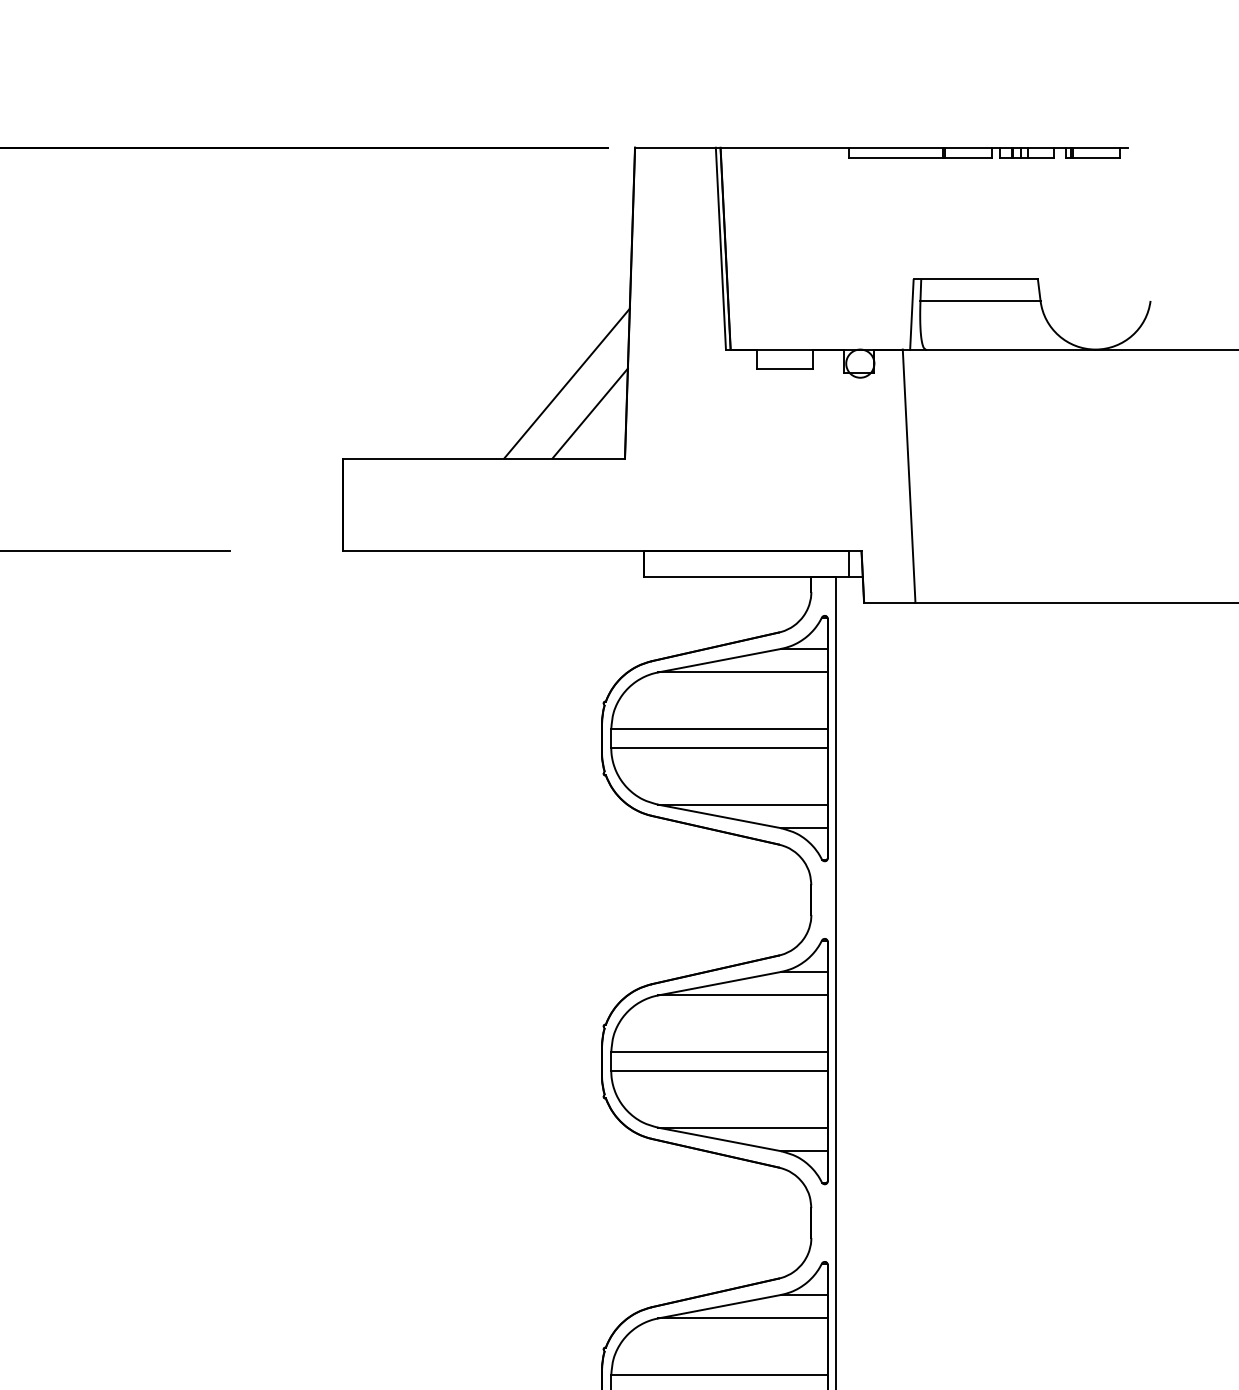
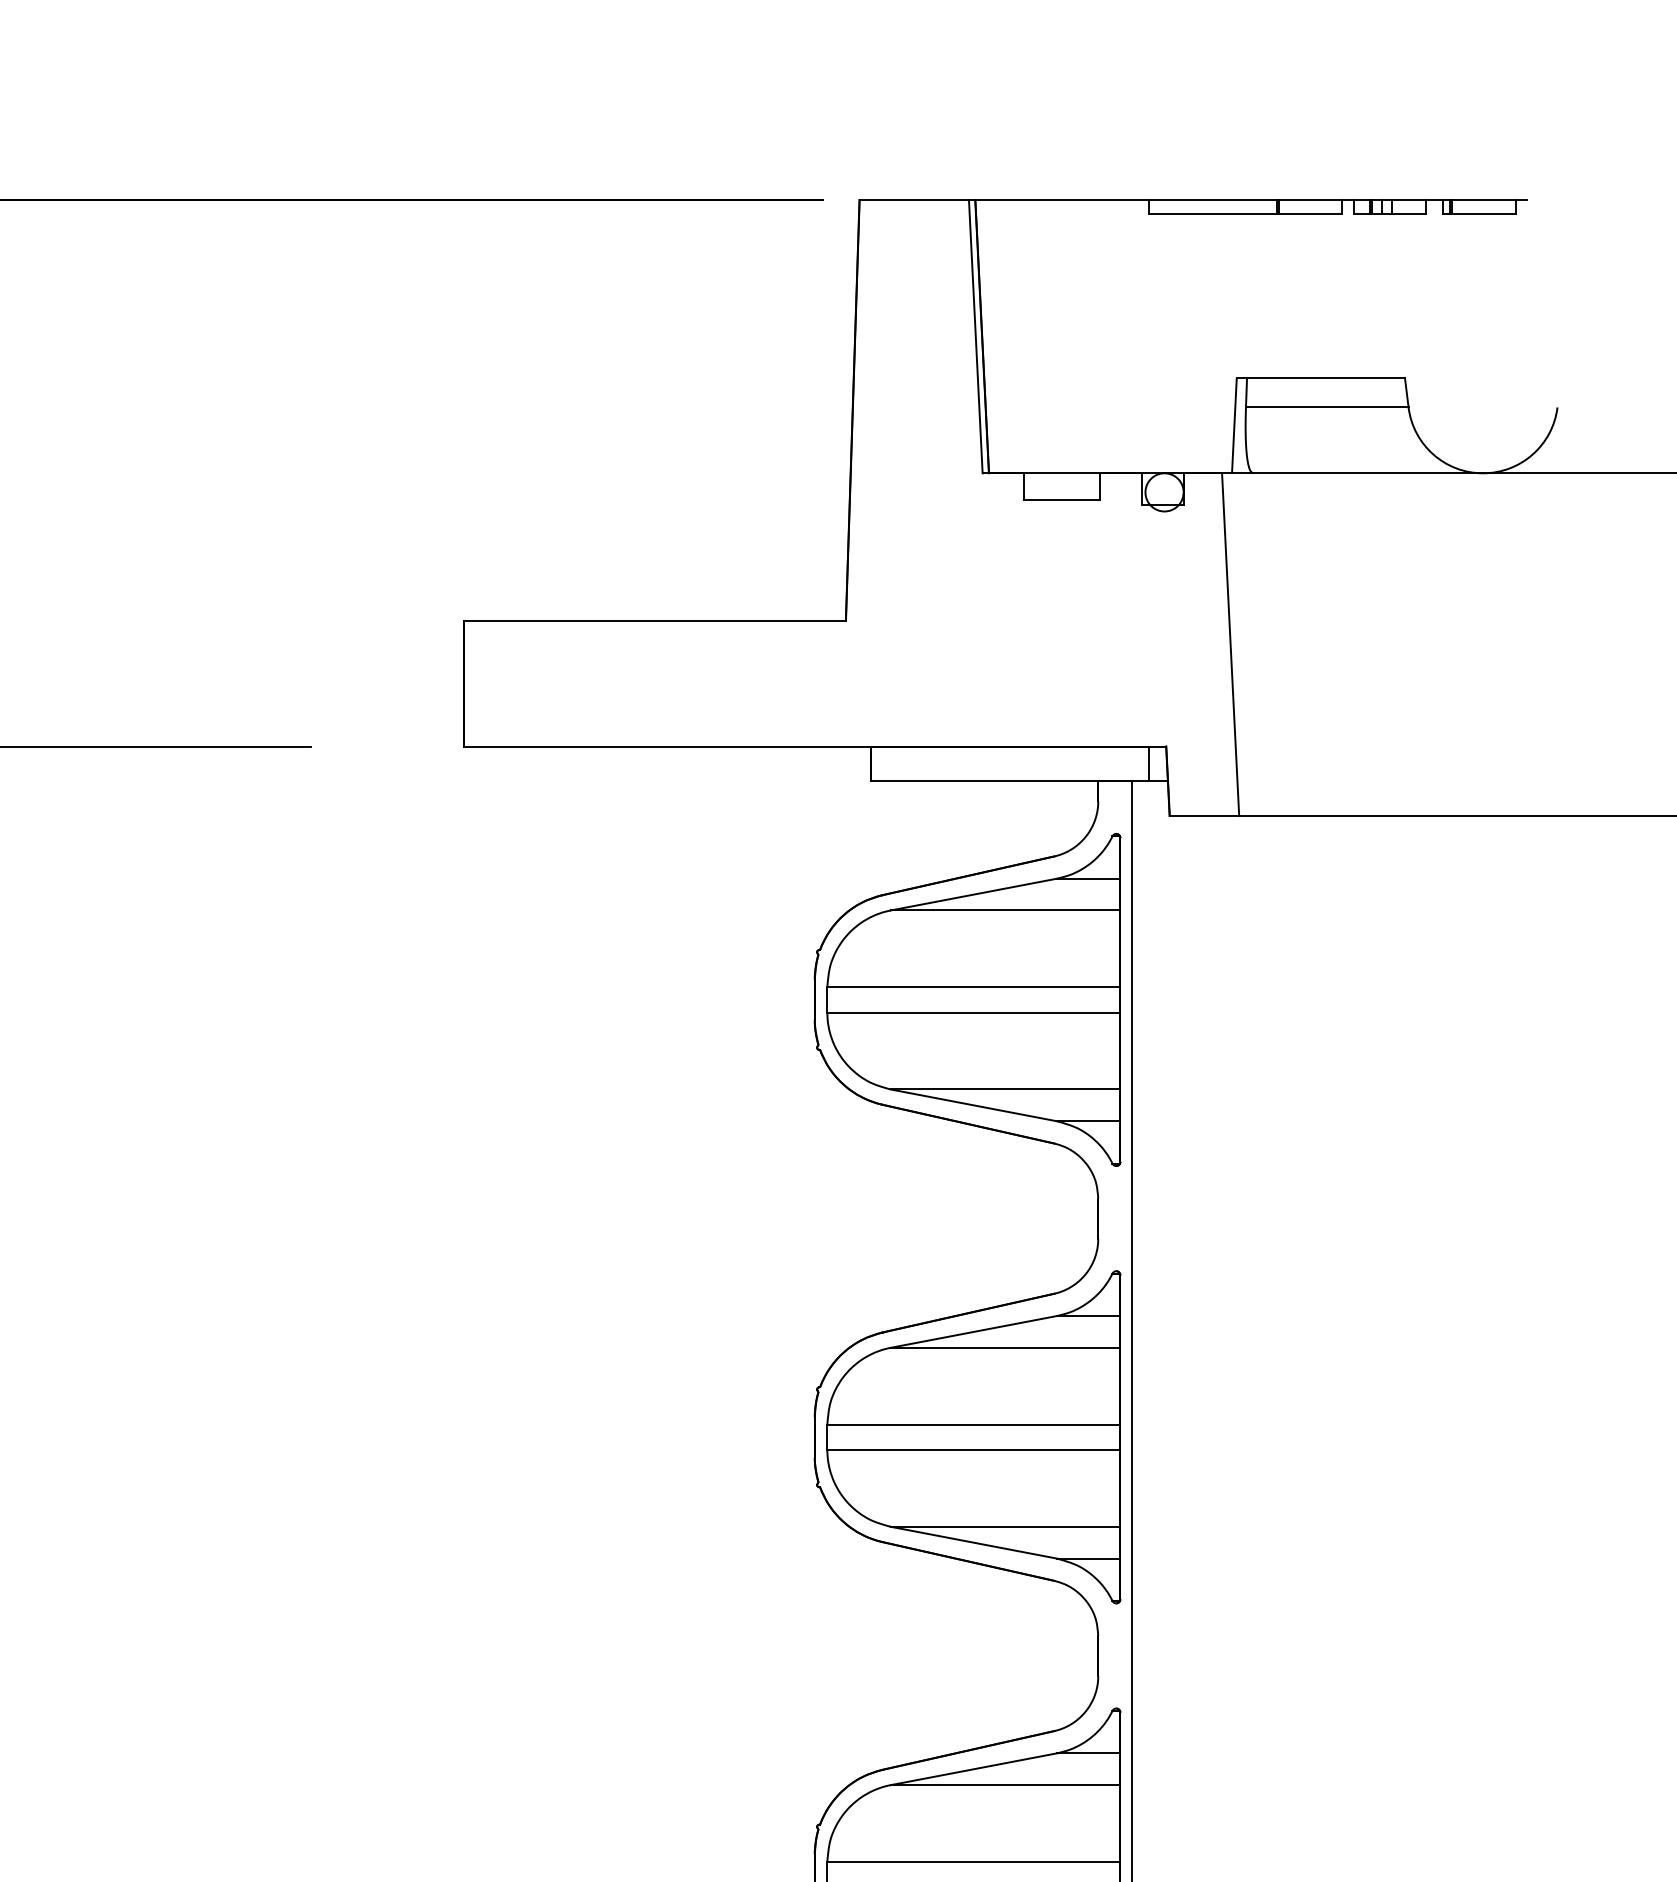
line: (567, 383) -> (767, 519), removed
line: (589, 413) -> (798, 559), removed

